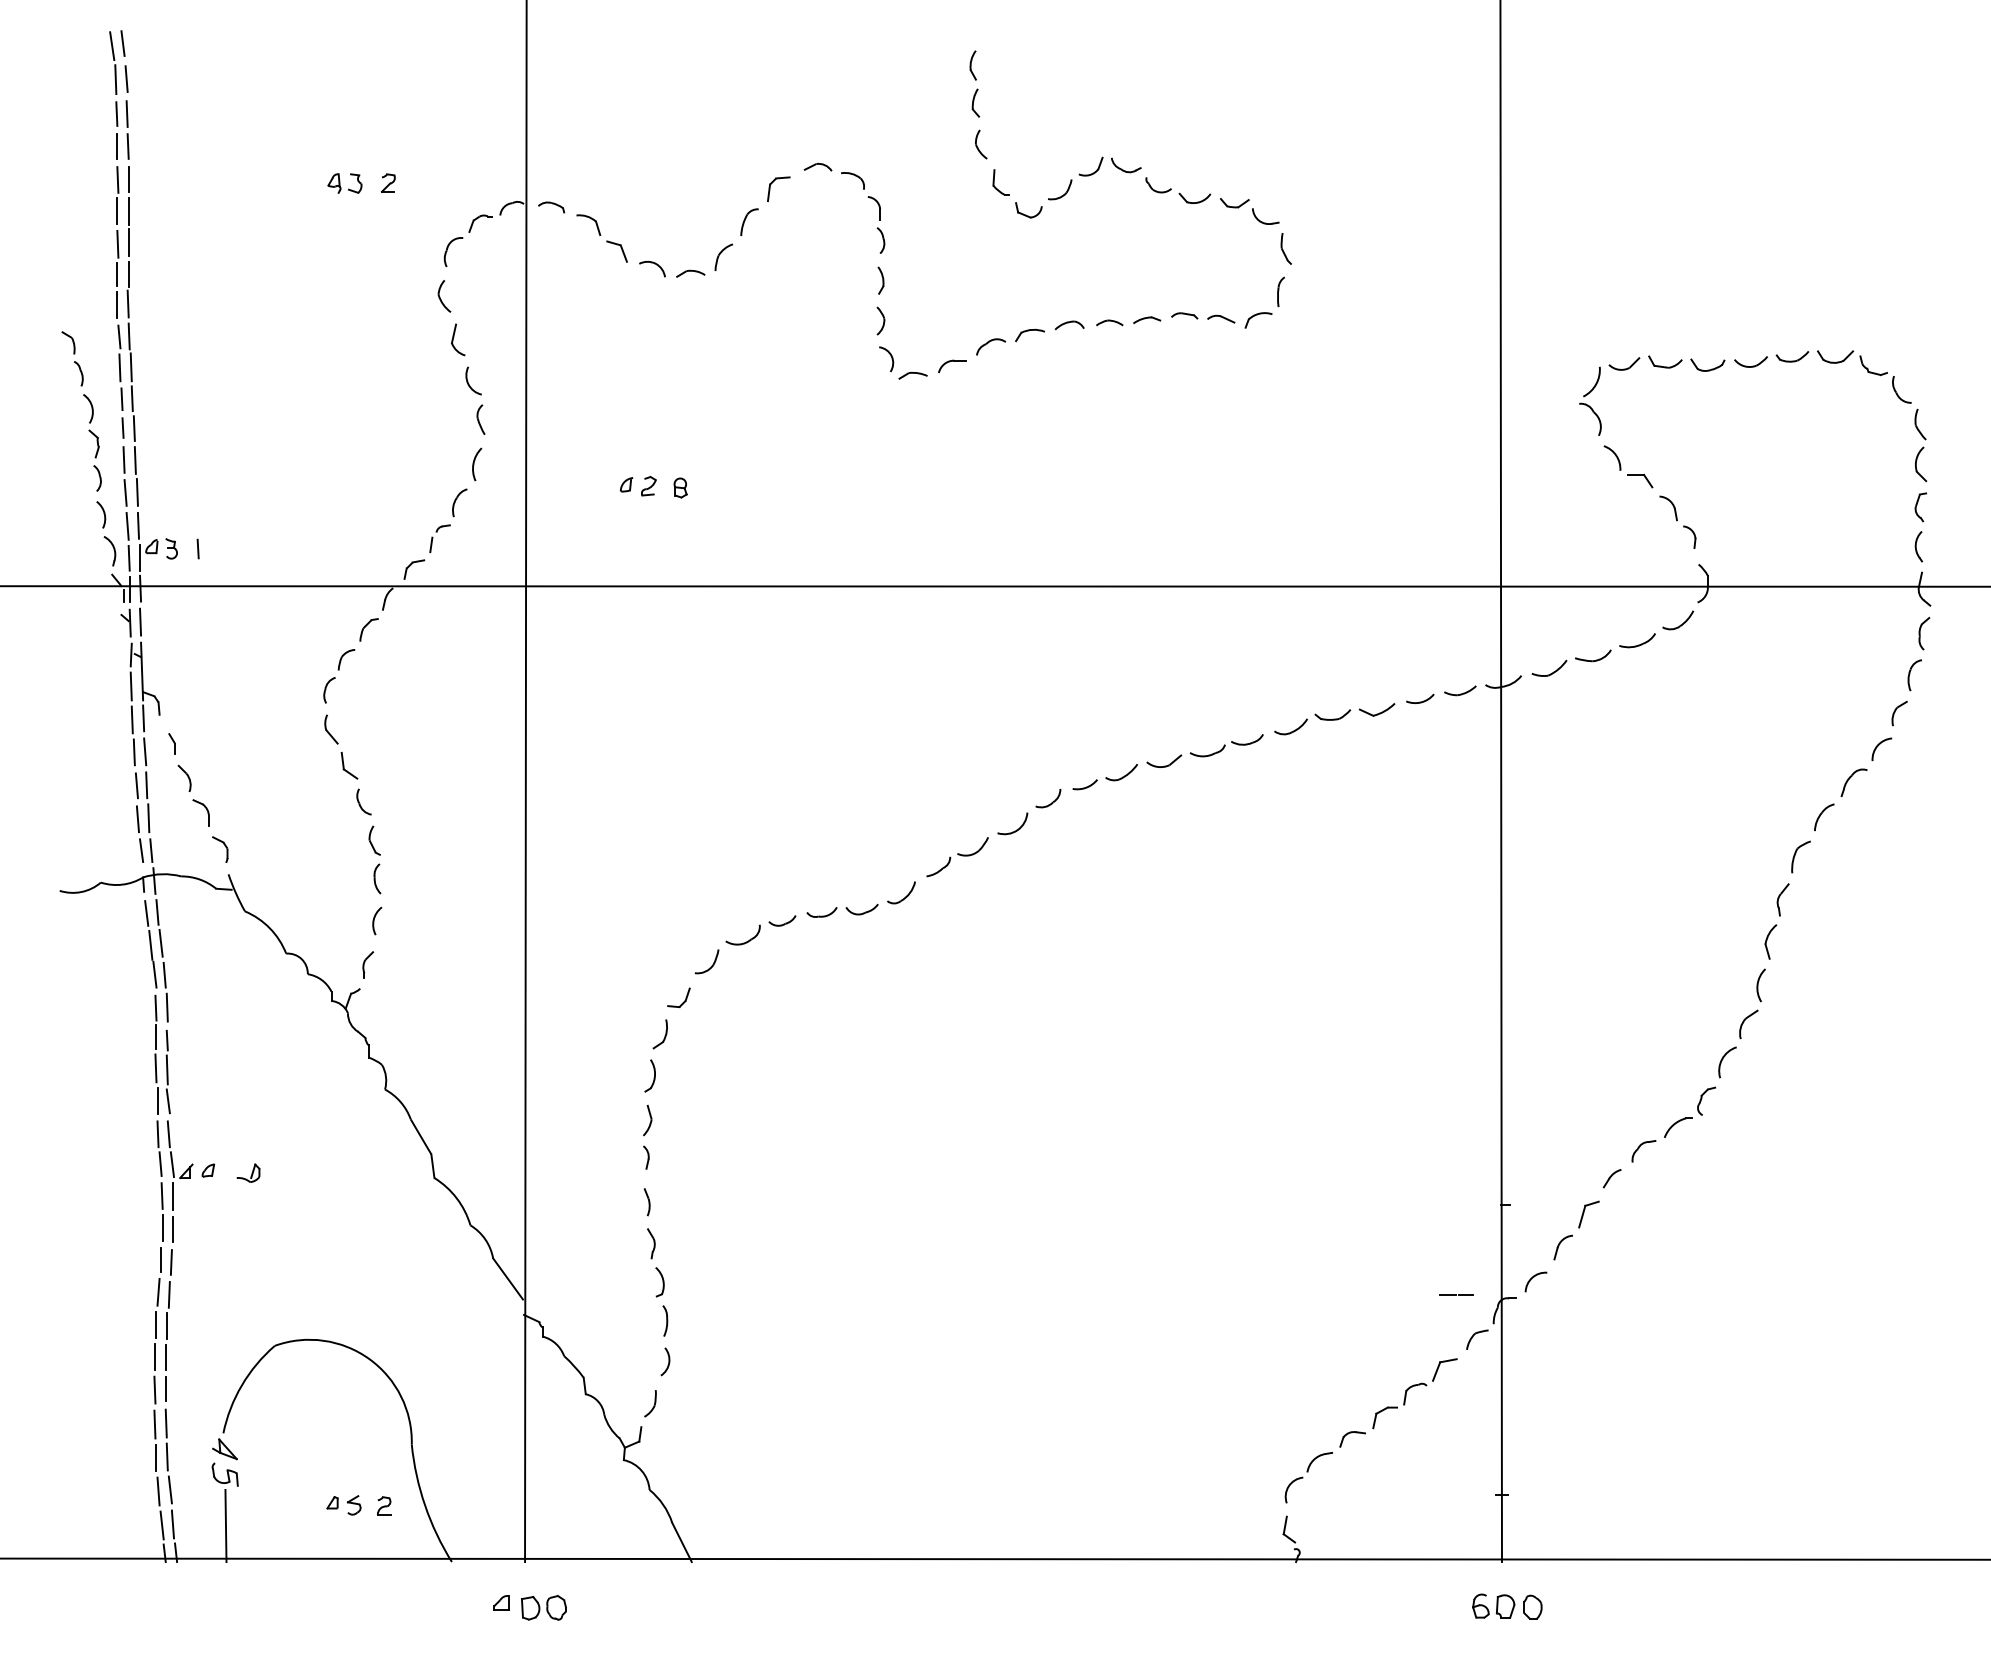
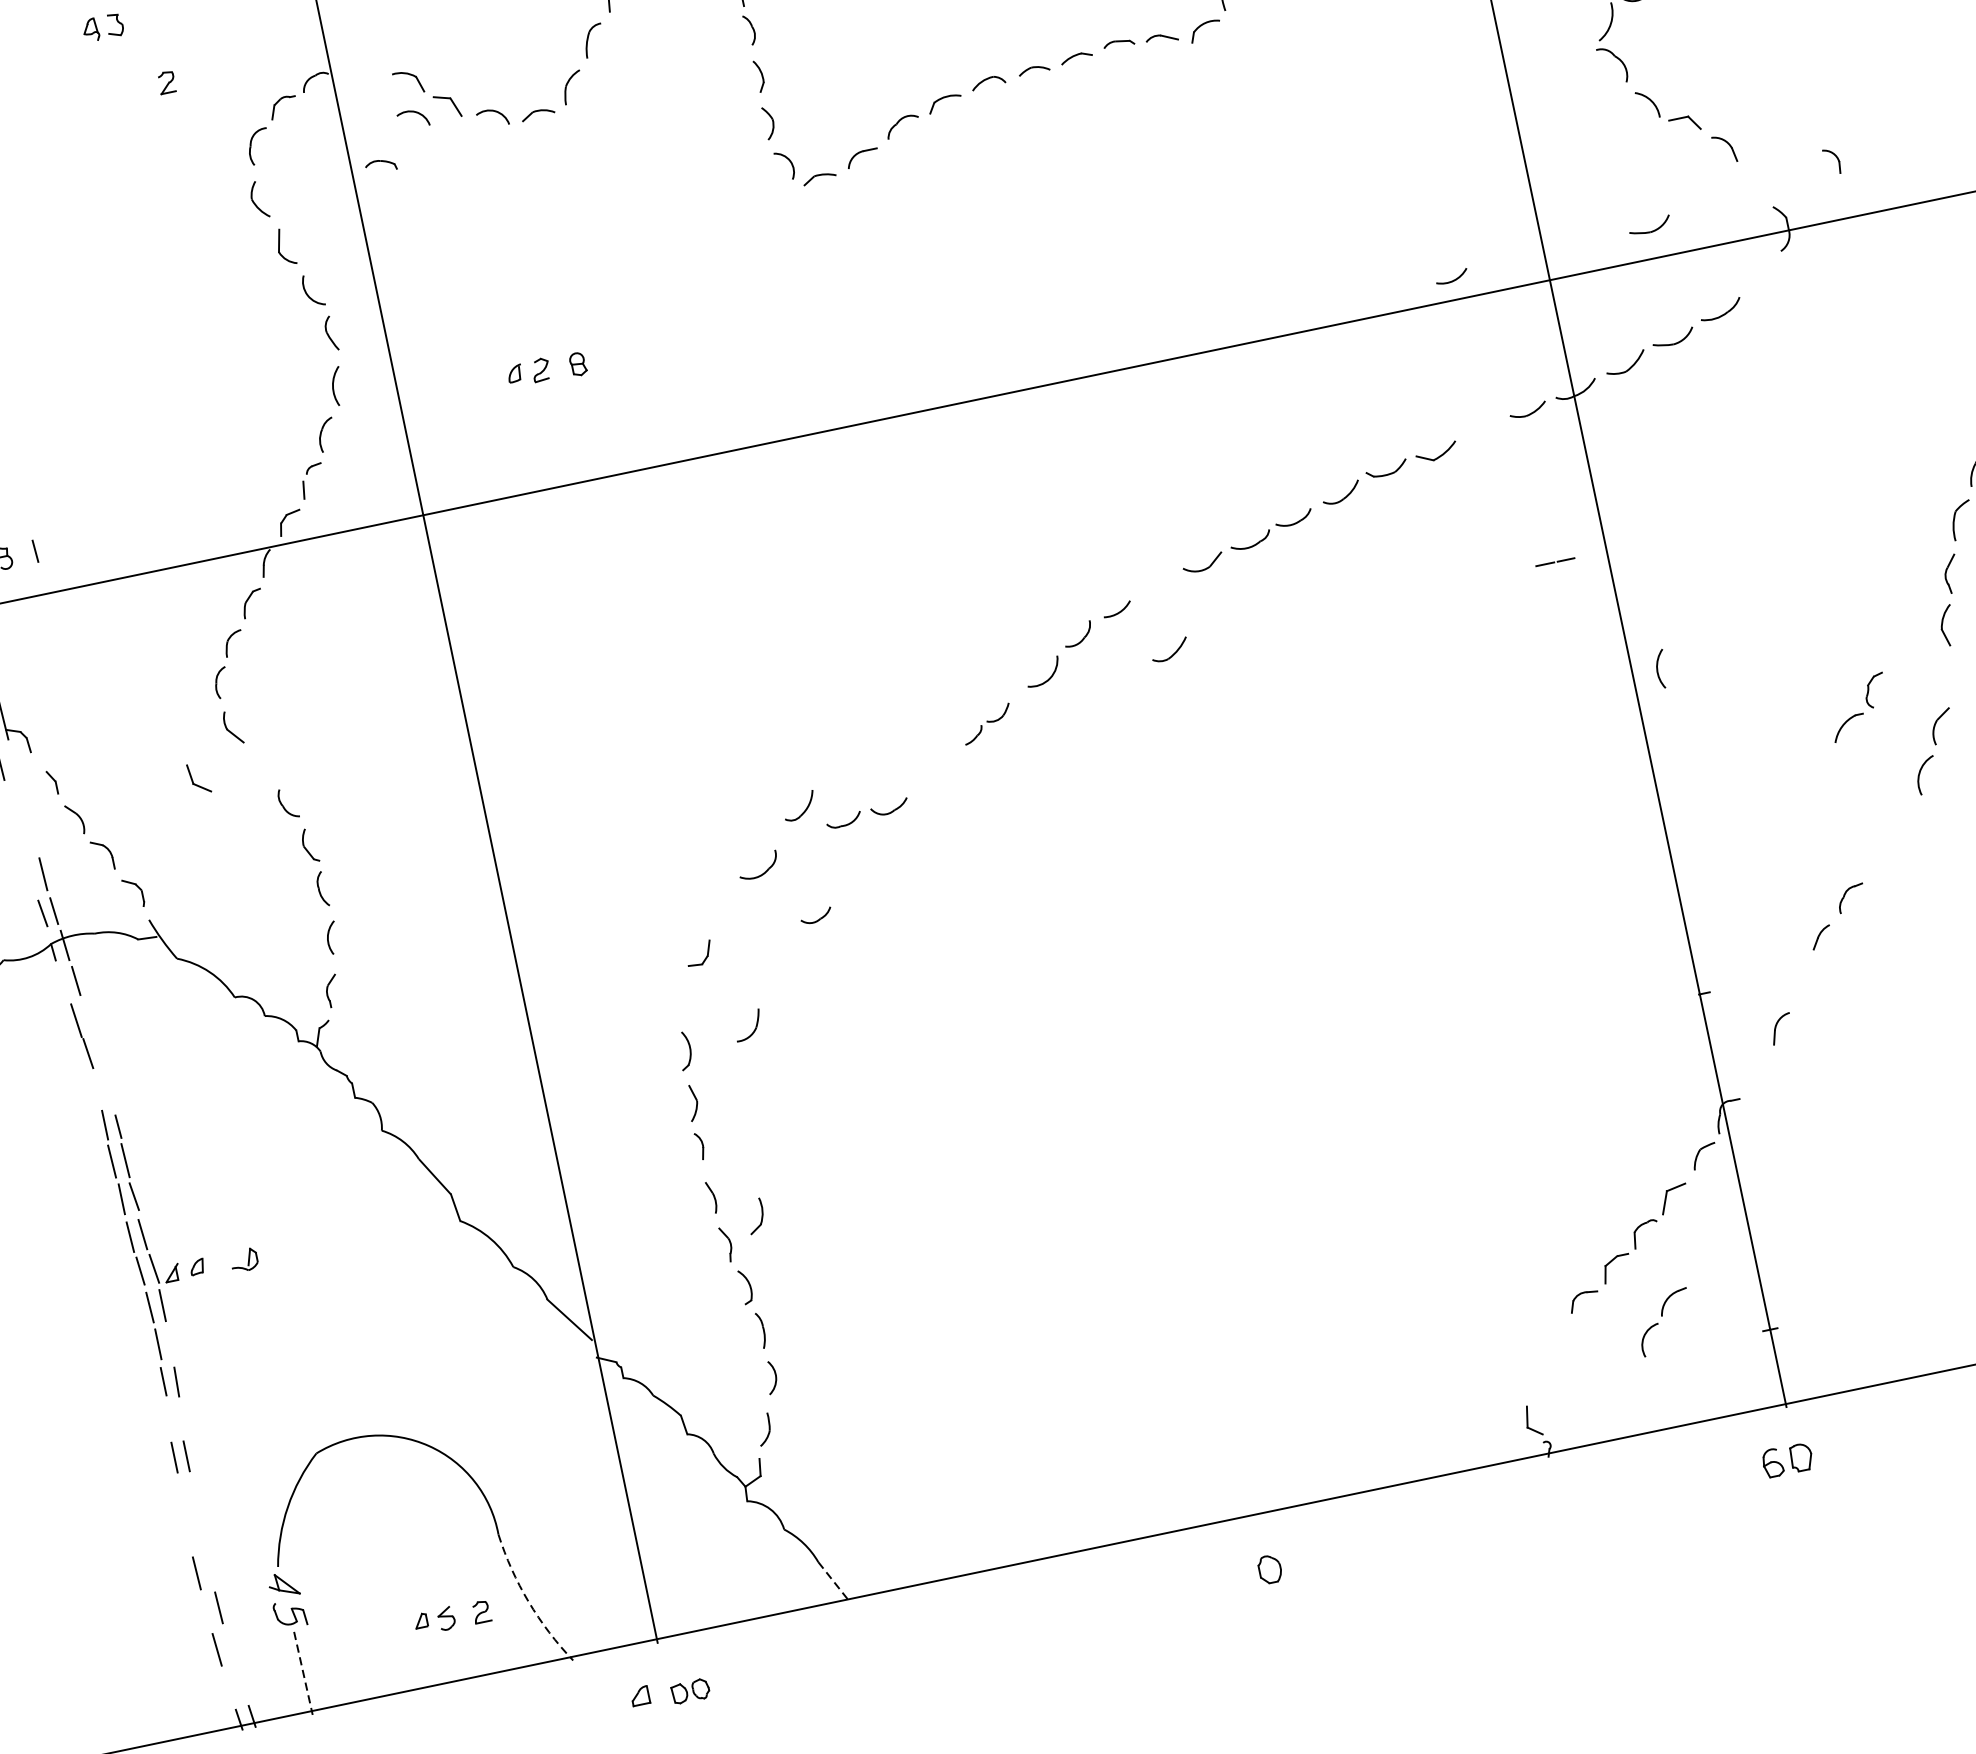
part: (344, 183) -> (102, 27), moved
part: (551, 207) -> (381, 166), moved
arc: (588, 251) -> (414, 113), added
part: (1689, 536) -> (1831, 160), moved
part: (1593, 558) -> (1649, 225), added
part: (1678, 620) -> (1763, 276), removed
arc: (1420, 701) -> (1452, 279), moved
line: (143, 718) -> (13, 760), removed
line: (145, 751) -> (23, 797), removed
line: (133, 752) -> (9, 802), removed
part: (349, 765) -> (199, 778), moved
part: (1121, 772) -> (1169, 650), moved
line: (136, 785) -> (21, 839), removed
line: (146, 785) -> (32, 836), removed
line: (137, 819) -> (30, 878), removed
part: (957, 857) -> (987, 724), size x0.7
part: (901, 892) -> (799, 805), moved
line: (146, 913) -> (63, 984), removed
part: (782, 920) -> (816, 915), moved
line: (160, 942) -> (86, 1015), removed
part: (711, 965) -> (754, 1028), moved
line: (164, 974) -> (99, 1051), removed
arc: (1758, 985) -> (1658, 669), moved
line: (155, 1007) -> (96, 1091), removed
line: (166, 1007) -> (109, 1088), removed
part: (659, 1034) -> (754, 1216), moved
part: (1690, 1111) -> (1858, 706), moved
part: (1588, 1214) -> (1802, 984), removed
line: (172, 1229) -> (170, 1343), removed
arc: (1534, 1277) -> (1755, 1070), removed
line: (158, 1291) -> (168, 1418), removed
line: (168, 1294) -> (181, 1419), removed
line: (1456, 1294) -> (1554, 561), moved
line: (155, 1356) -> (181, 1494), removed
line: (165, 1356) -> (192, 1492), removed
line: (165, 1388) -> (200, 1529), removed
line: (154, 1389) -> (187, 1532), removed
line: (165, 1423) -> (208, 1569), removed
line: (156, 1457) -> (206, 1611), removed
part: (1308, 1477) -> (1664, 1322), moved
line: (169, 1489) -> (229, 1644), removed
arc: (425, 1505) -> (529, 1601), solid -> dashed
line: (172, 1524) -> (241, 1684), removed
line: (161, 1525) -> (228, 1688), removed
line: (225, 1526) -> (302, 1674), solid -> dashed
line: (682, 1542) -> (834, 1582), solid -> dashed
part: (1532, 1606) -> (1269, 1568), moved
part: (543, 1607) -> (689, 1690), size x0.7

